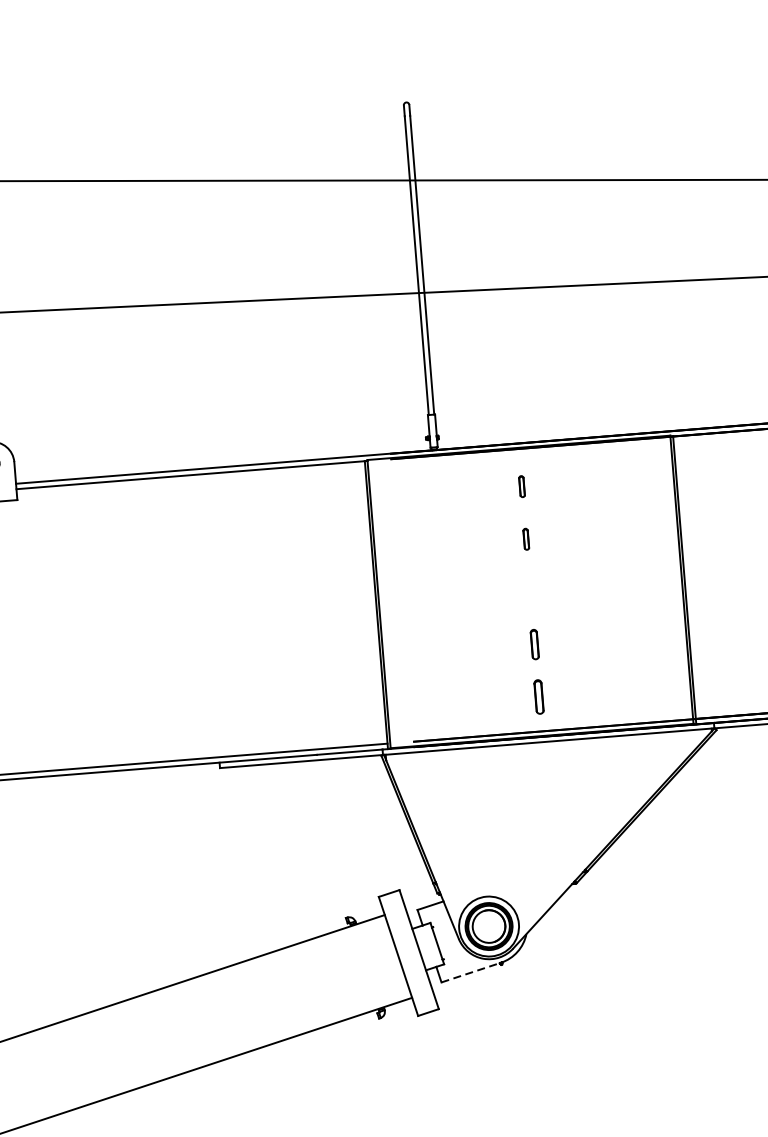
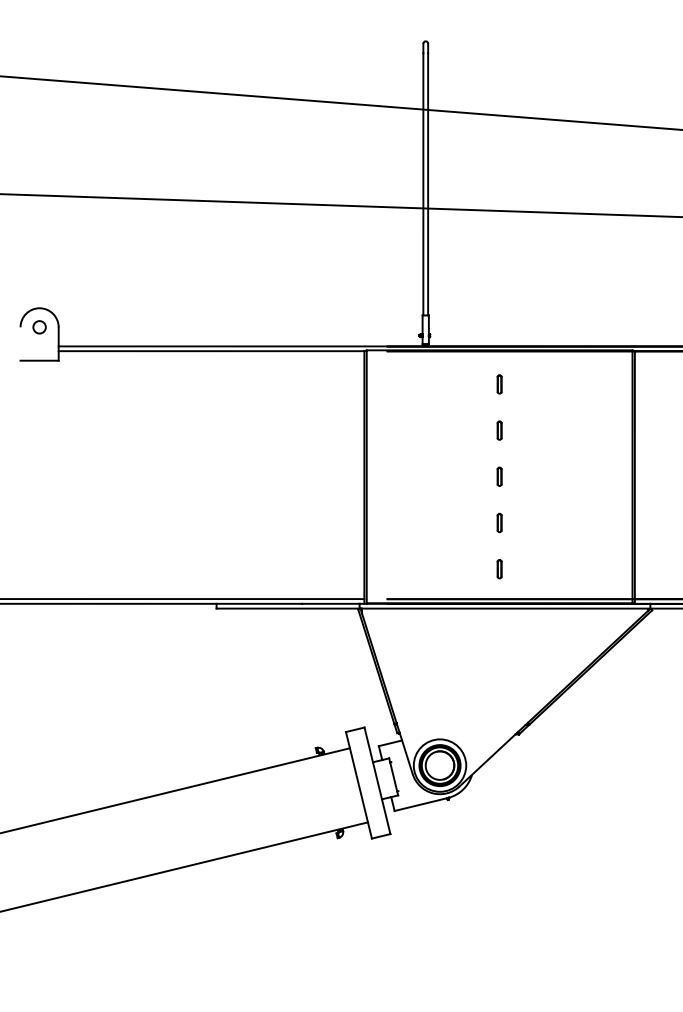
part: (530, 591) -> (499, 476), added
part: (534, 644) -> (499, 522), size x0.71
part: (538, 697) -> (499, 569), size x0.62
line: (471, 972) -> (421, 804), dashed -> solid

